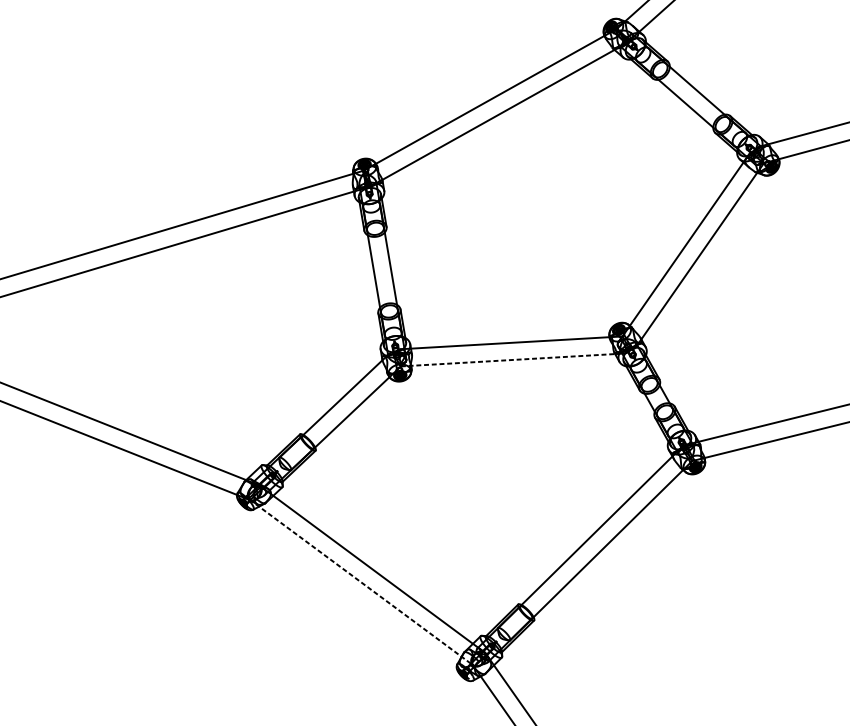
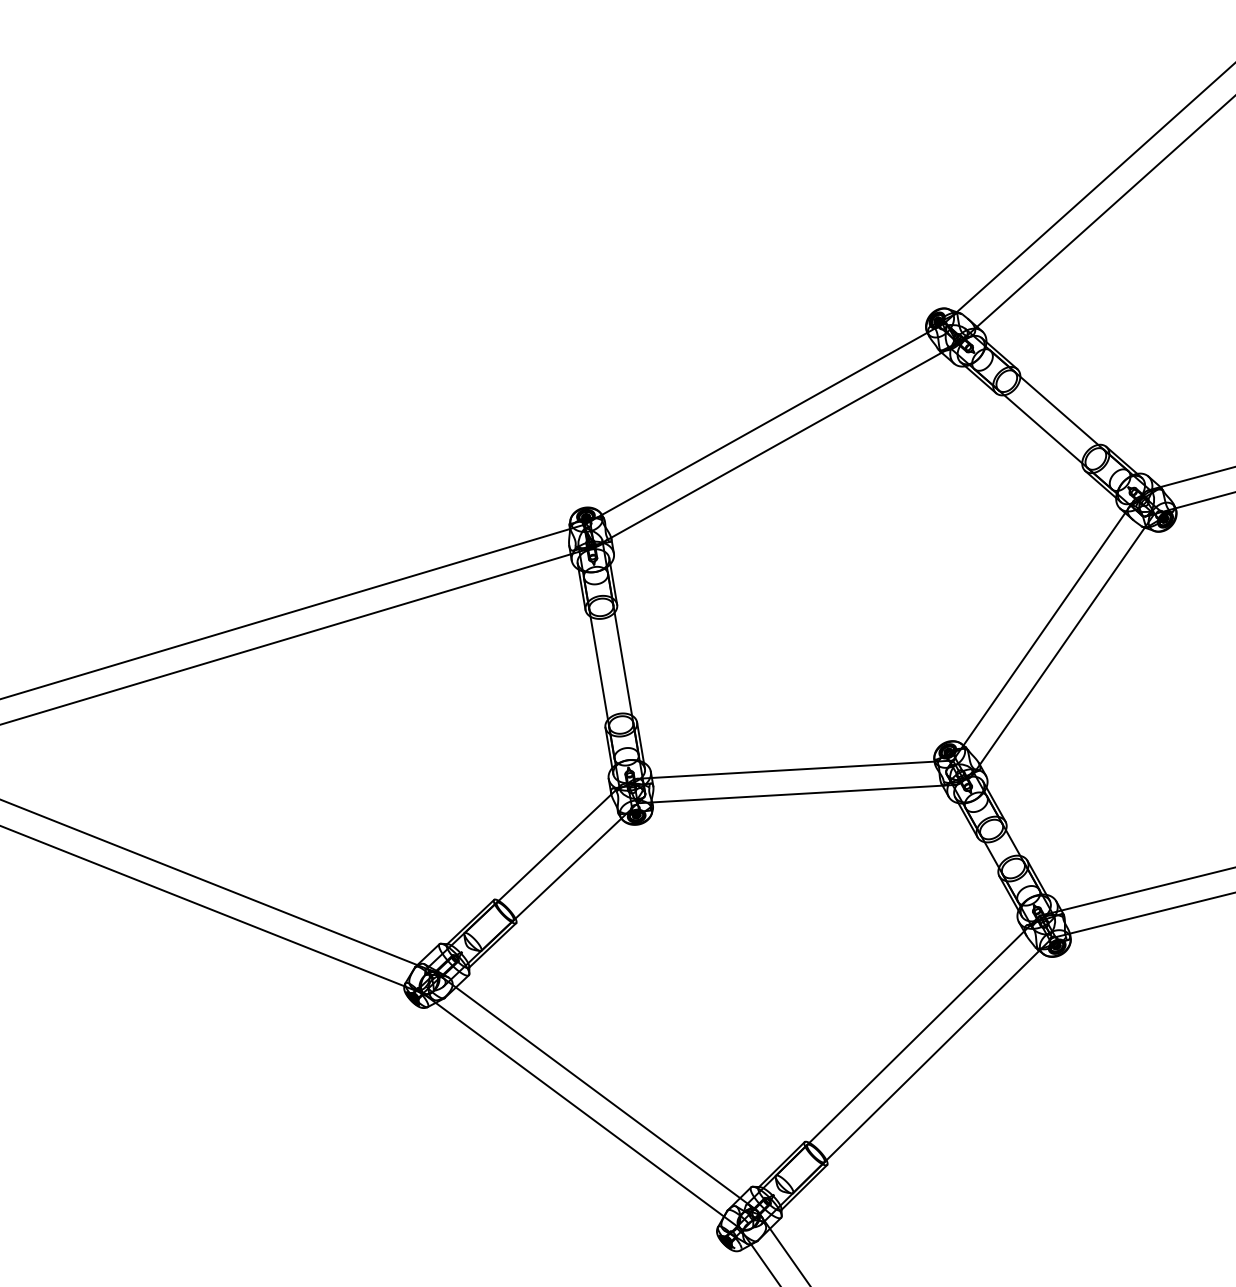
line: (513, 360) -> (797, 794), dashed -> solid
line: (361, 582) -> (581, 1111), dashed -> solid

